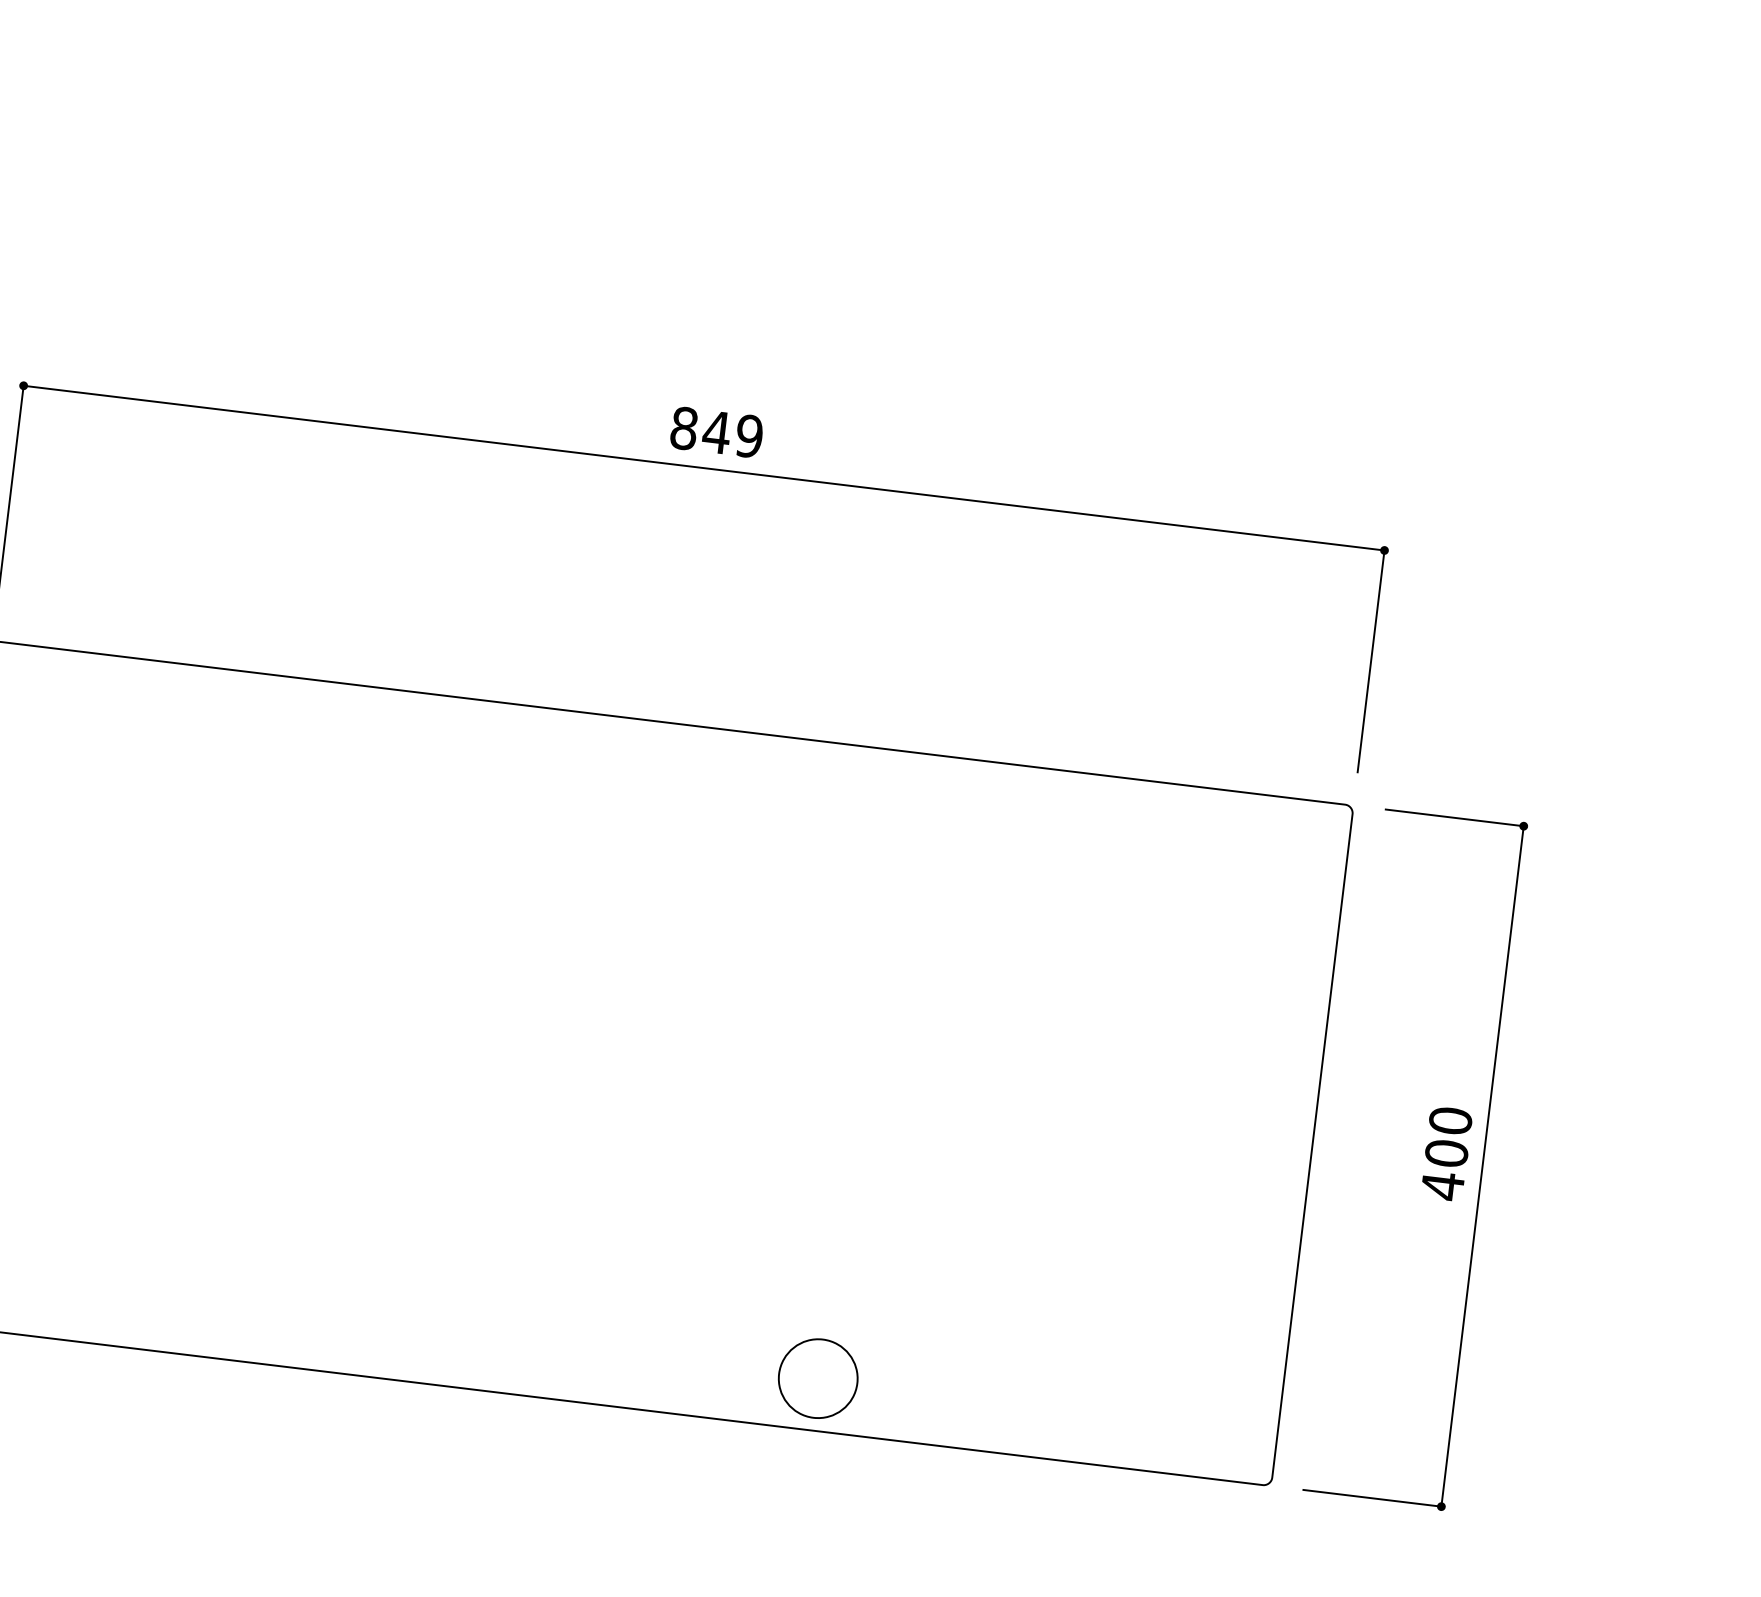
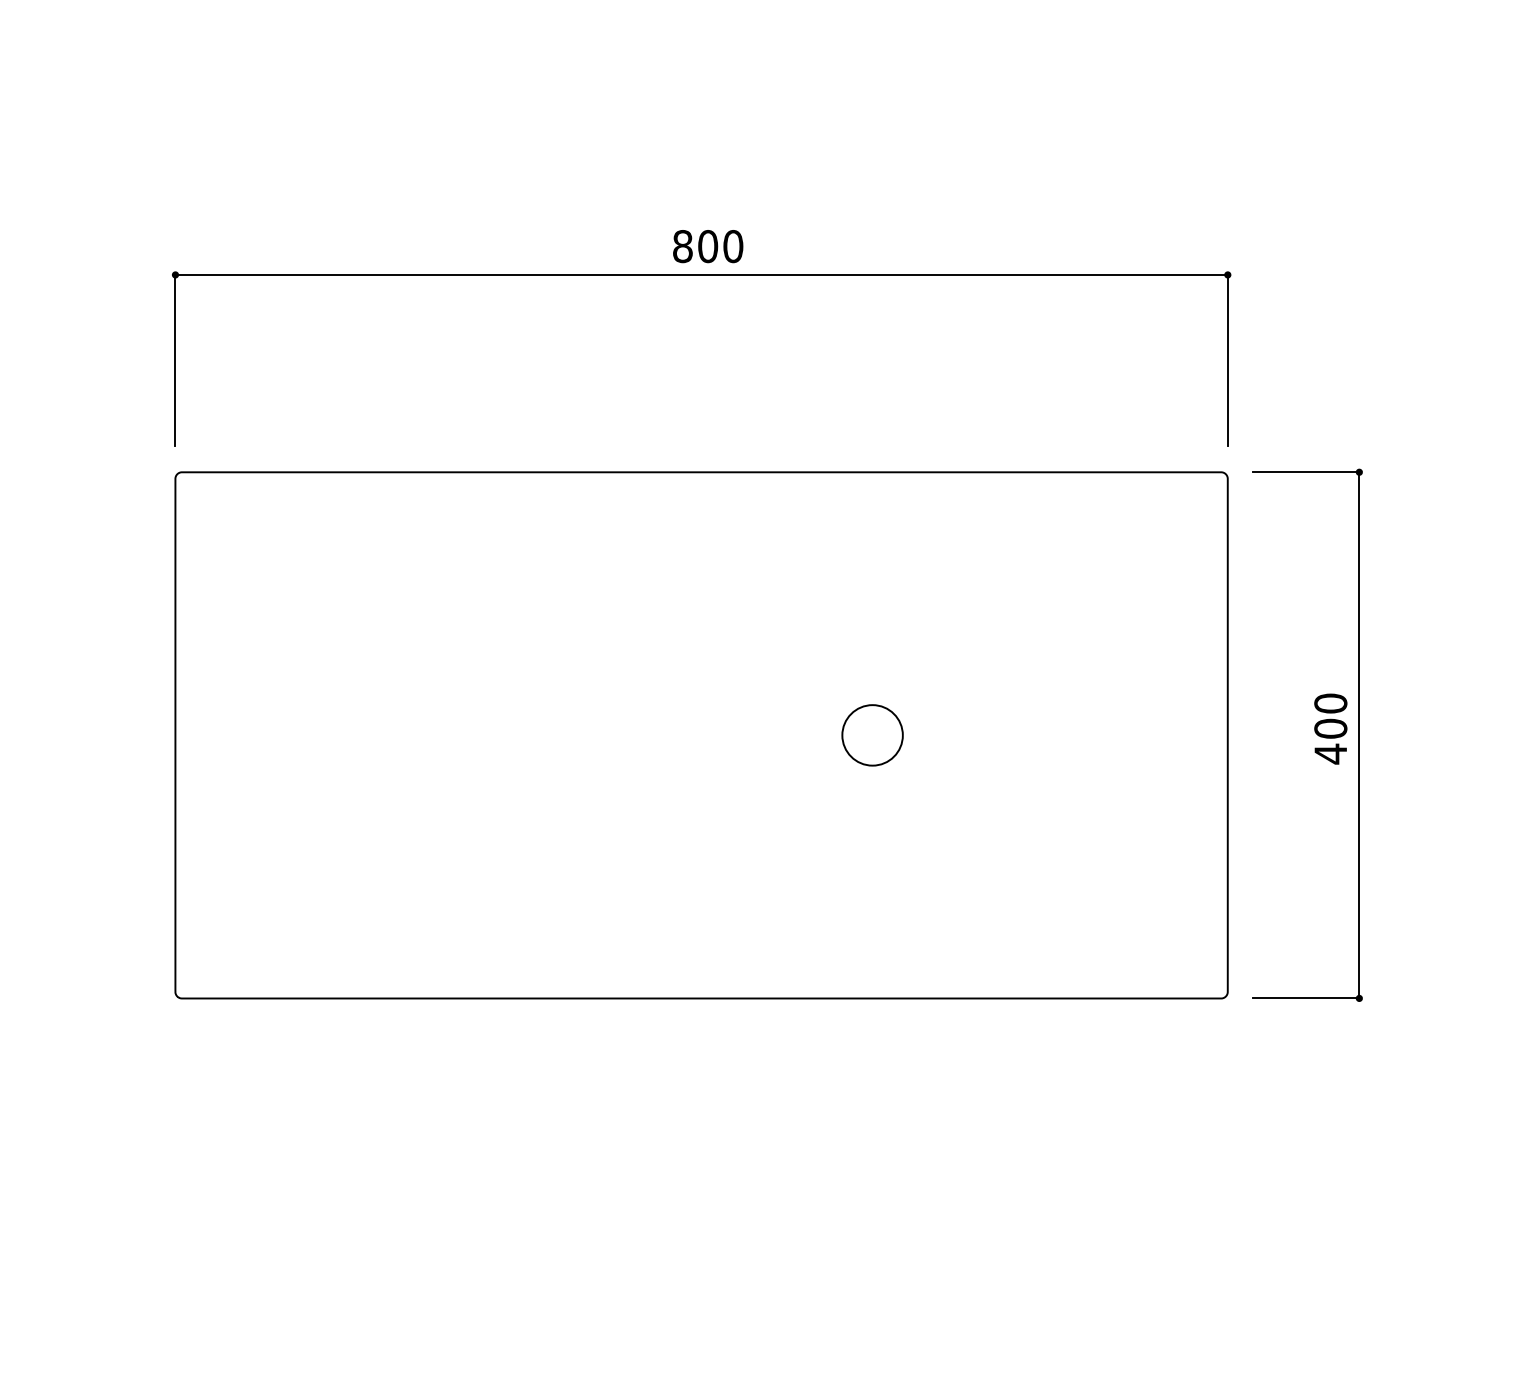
text: (732, 434) -> (720, 246), 849 -> 800
circle: (818, 1378) -> (872, 735), moved

